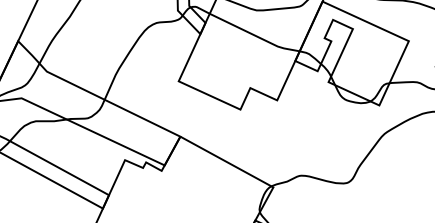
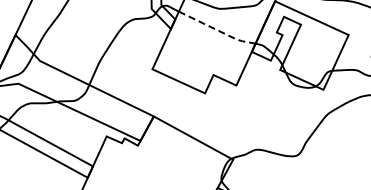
line: (256, 35) -> (218, 30), solid -> dashed

